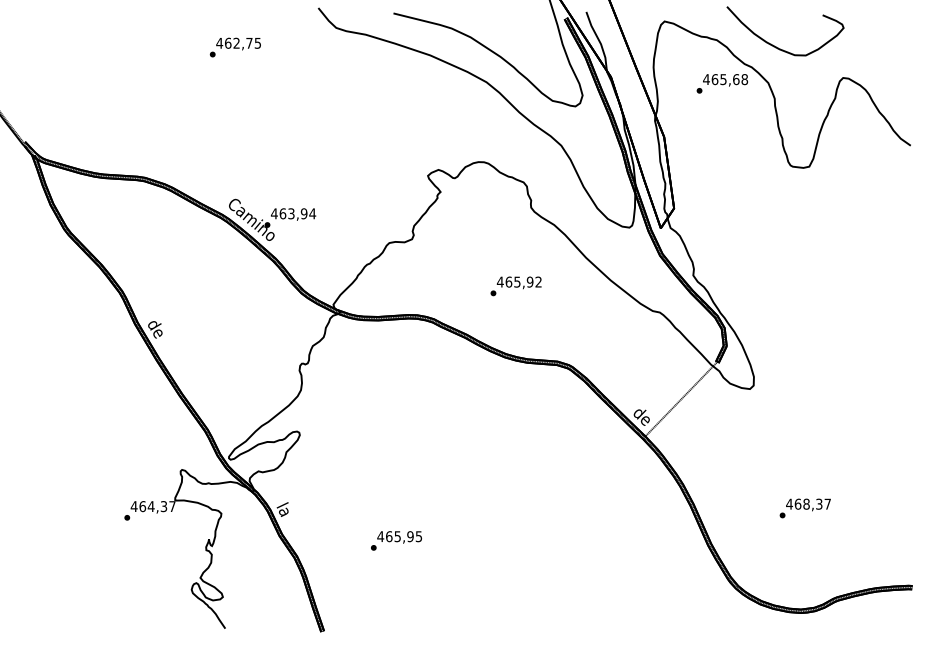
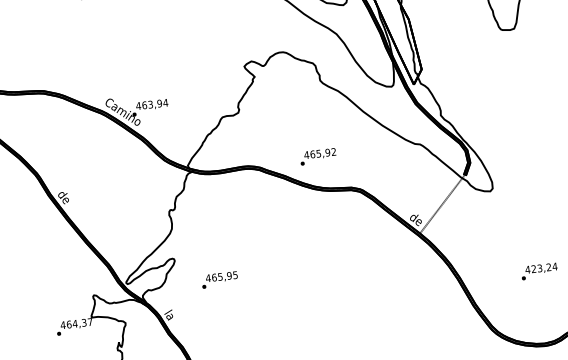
text: (515, 286) -> (317, 156), moved
text: (812, 503) -> (544, 267), 468,37 -> 423,24
text: (396, 540) -> (219, 279), moved

